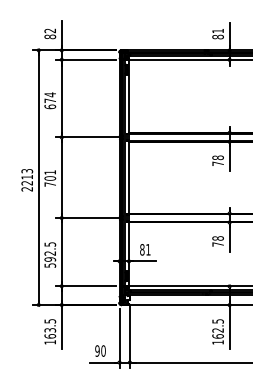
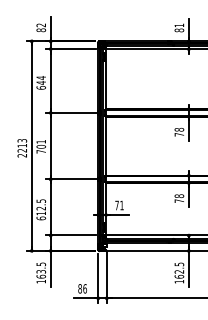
text: (49, 100) -> (40, 82), 674 -> 644
text: (142, 249) -> (117, 205), 81 -> 71
text: (50, 262) -> (41, 215), 592.5 -> 612.5
text: (100, 350) -> (82, 288), 90 -> 86

